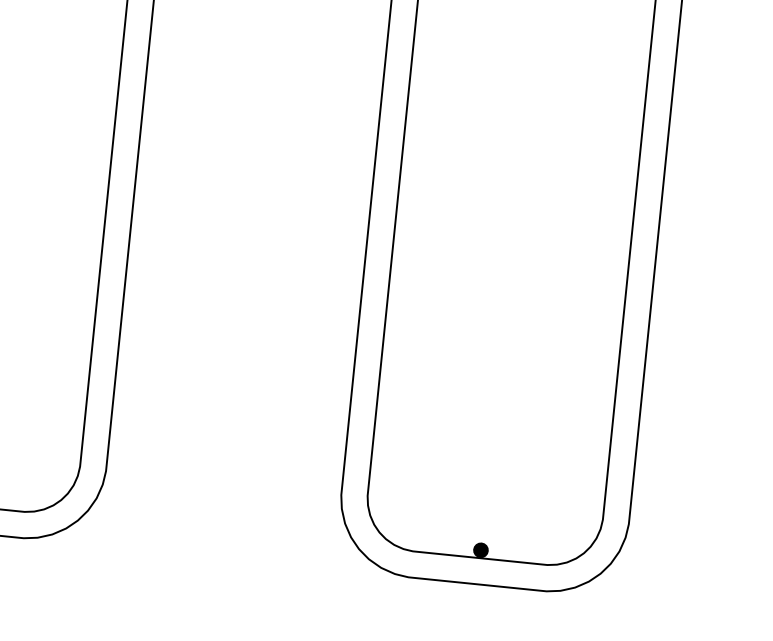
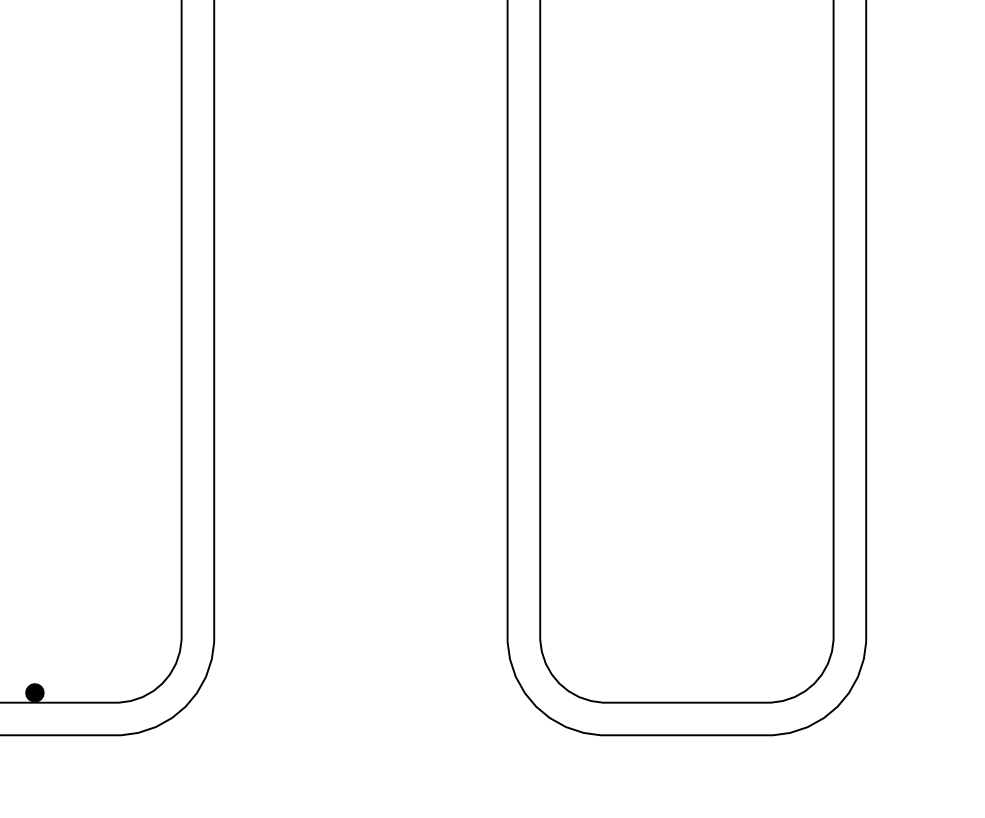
fill: (480, 549) -> (686, 692), removed

